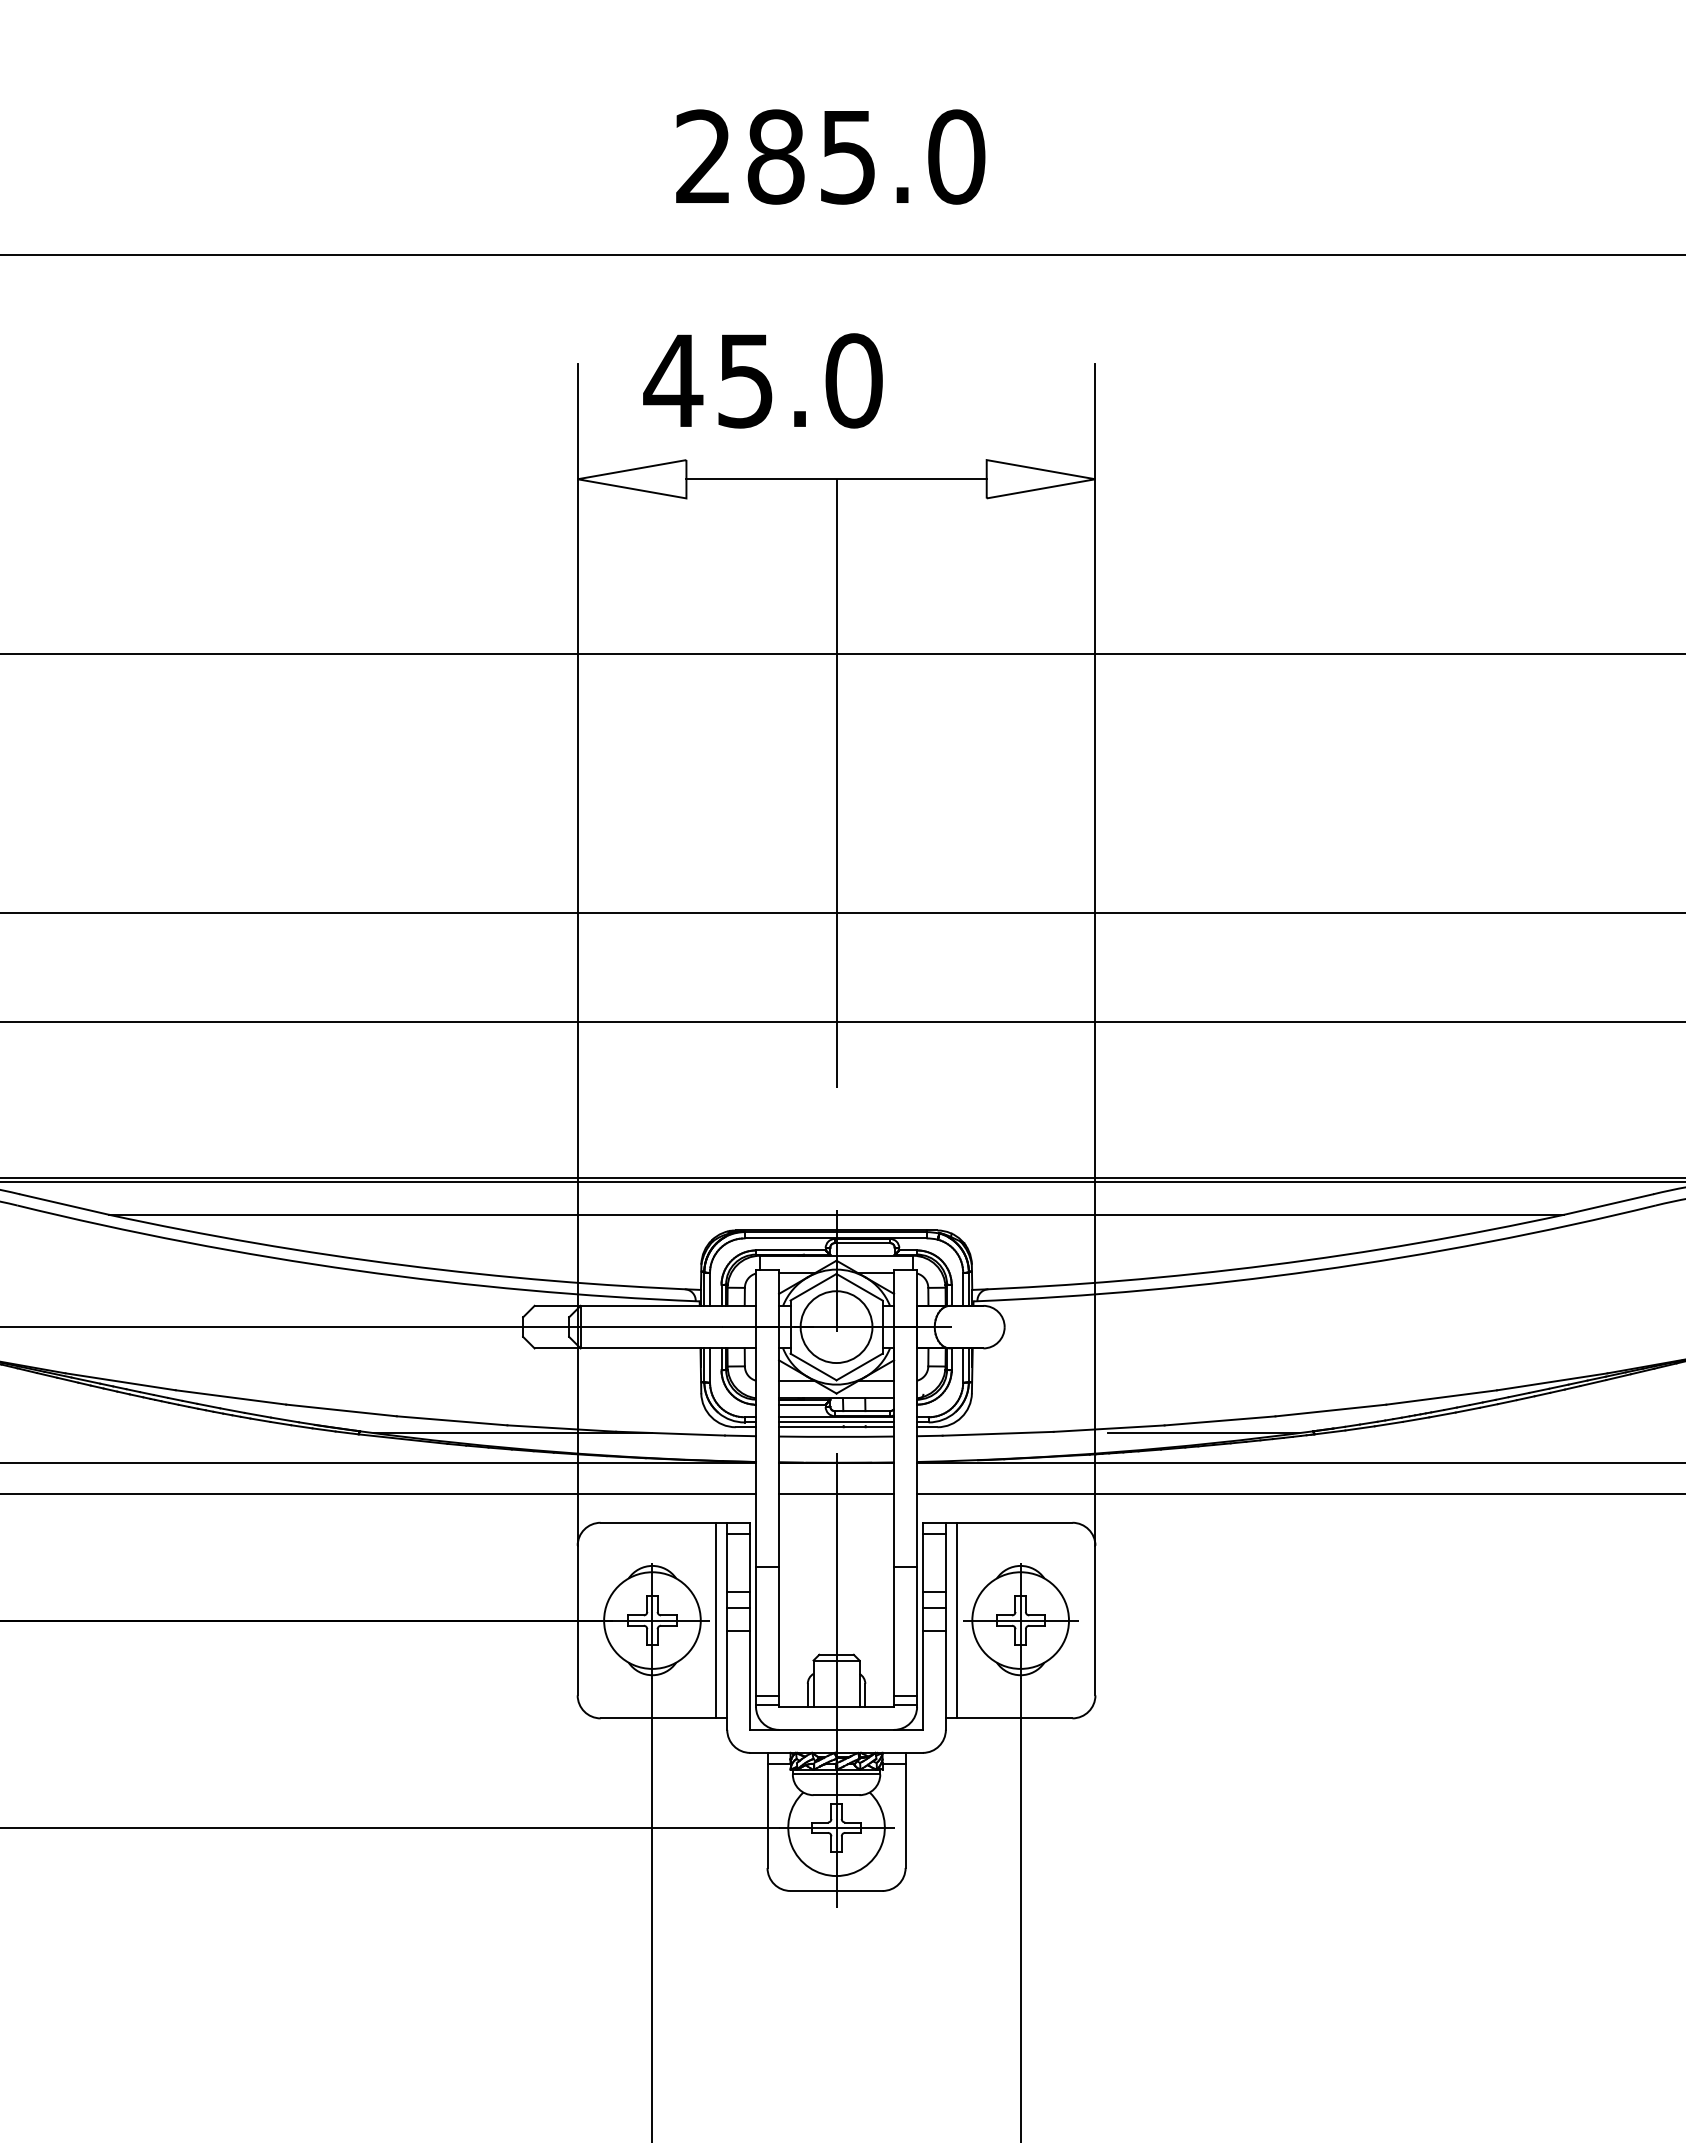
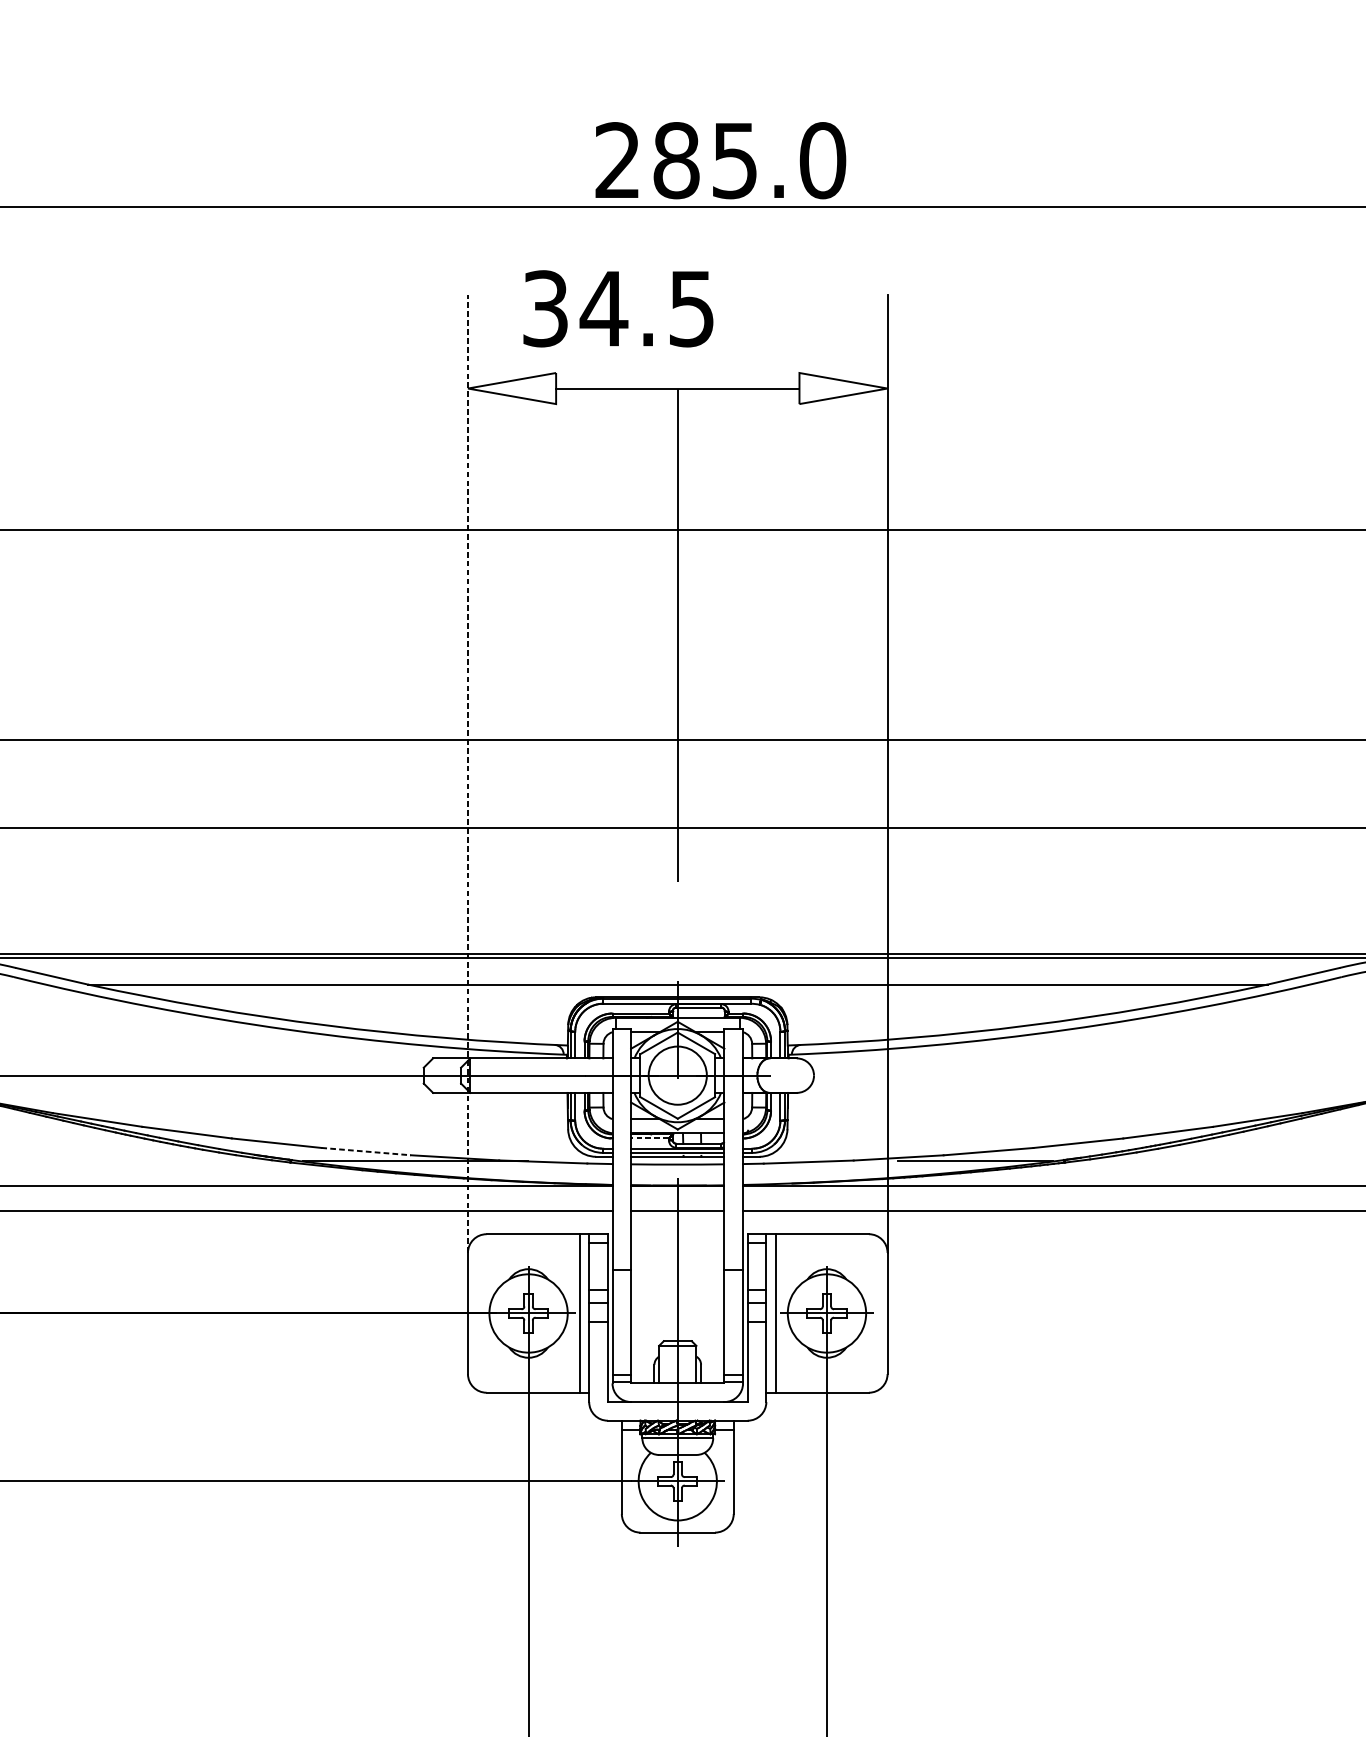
text: (830, 156) -> (720, 160), moved
text: (762, 380) -> (617, 308), 45.0 -> 34.5
line: (577, 954) -> (467, 773), solid -> dashed
line: (801, 1404) -> (649, 1138), solid -> dashed
line: (452, 1420) -> (366, 1151), solid -> dashed

